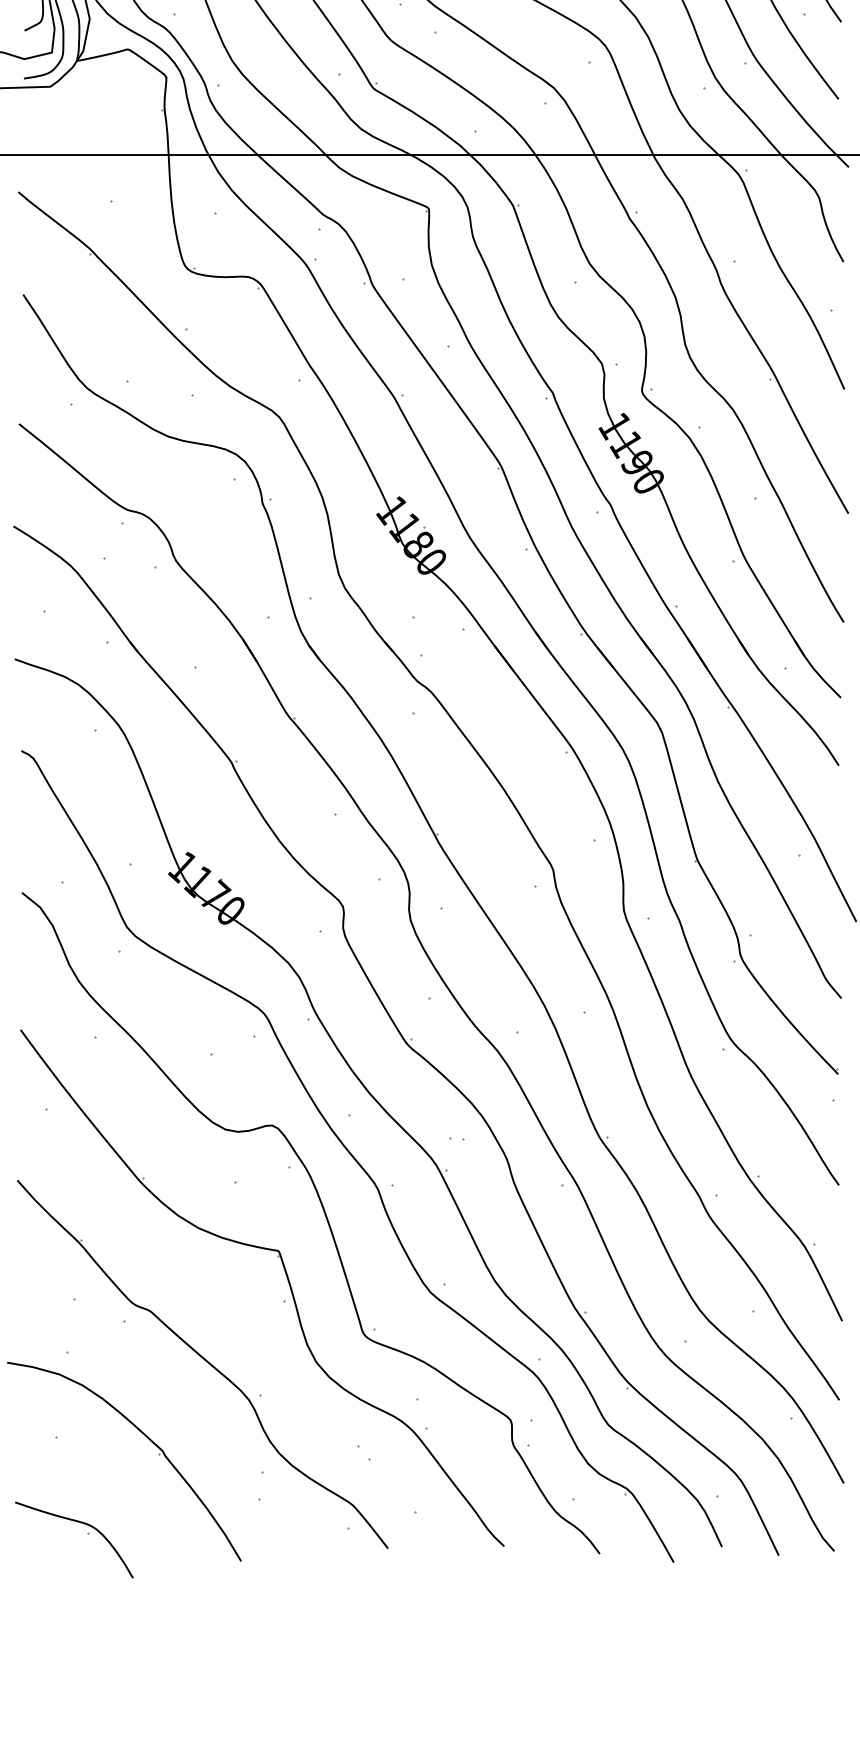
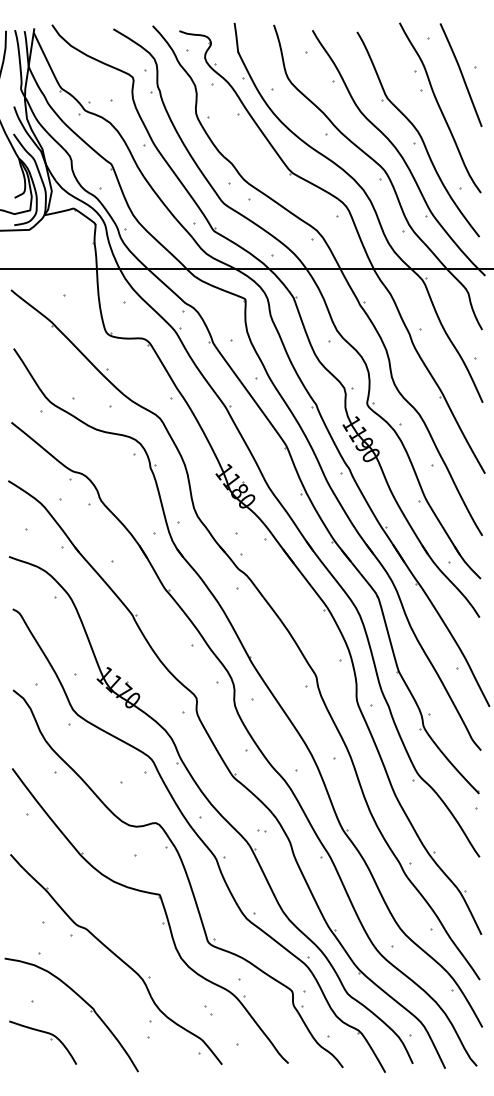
part: (87, 1534) -> (50, 1039), moved

